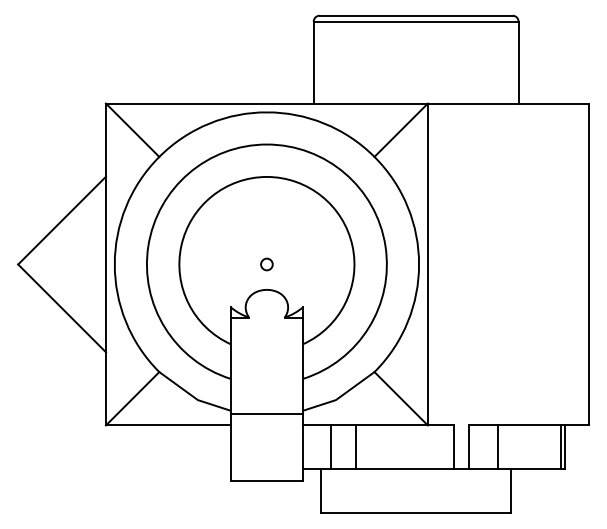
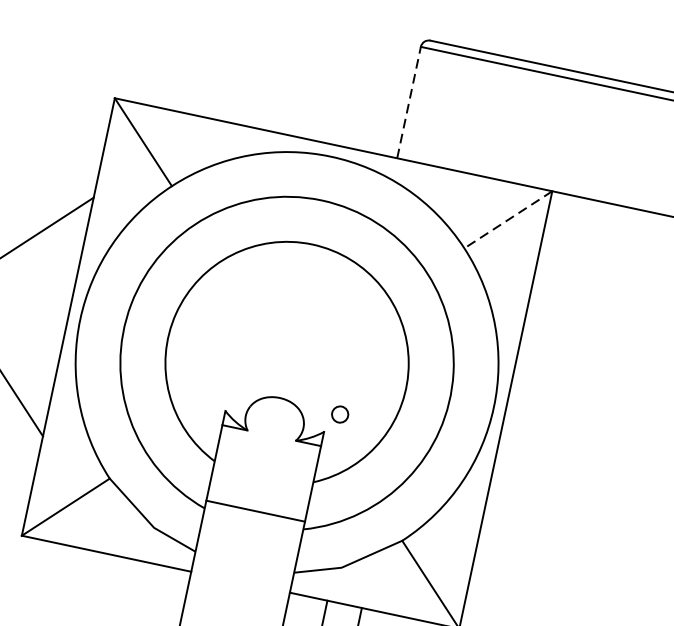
line: (313, 62) -> (408, 102), solid -> dashed
line: (401, 130) -> (508, 220), solid -> dashed
circle: (266, 264) -> (339, 414), moved
line: (266, 414) -> (255, 511), moved

